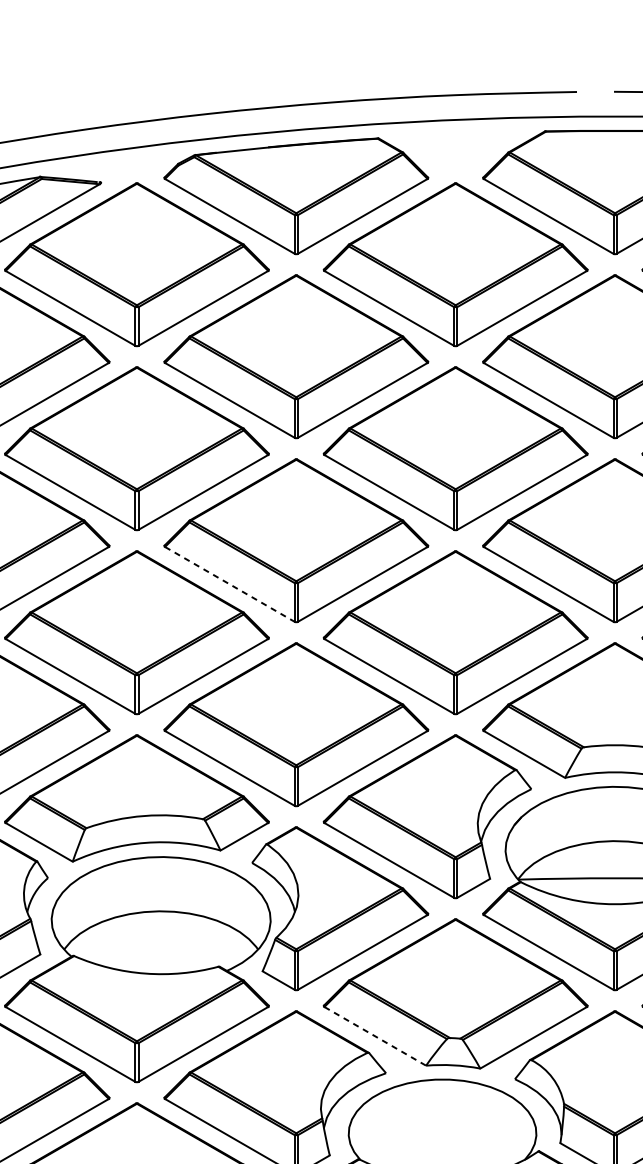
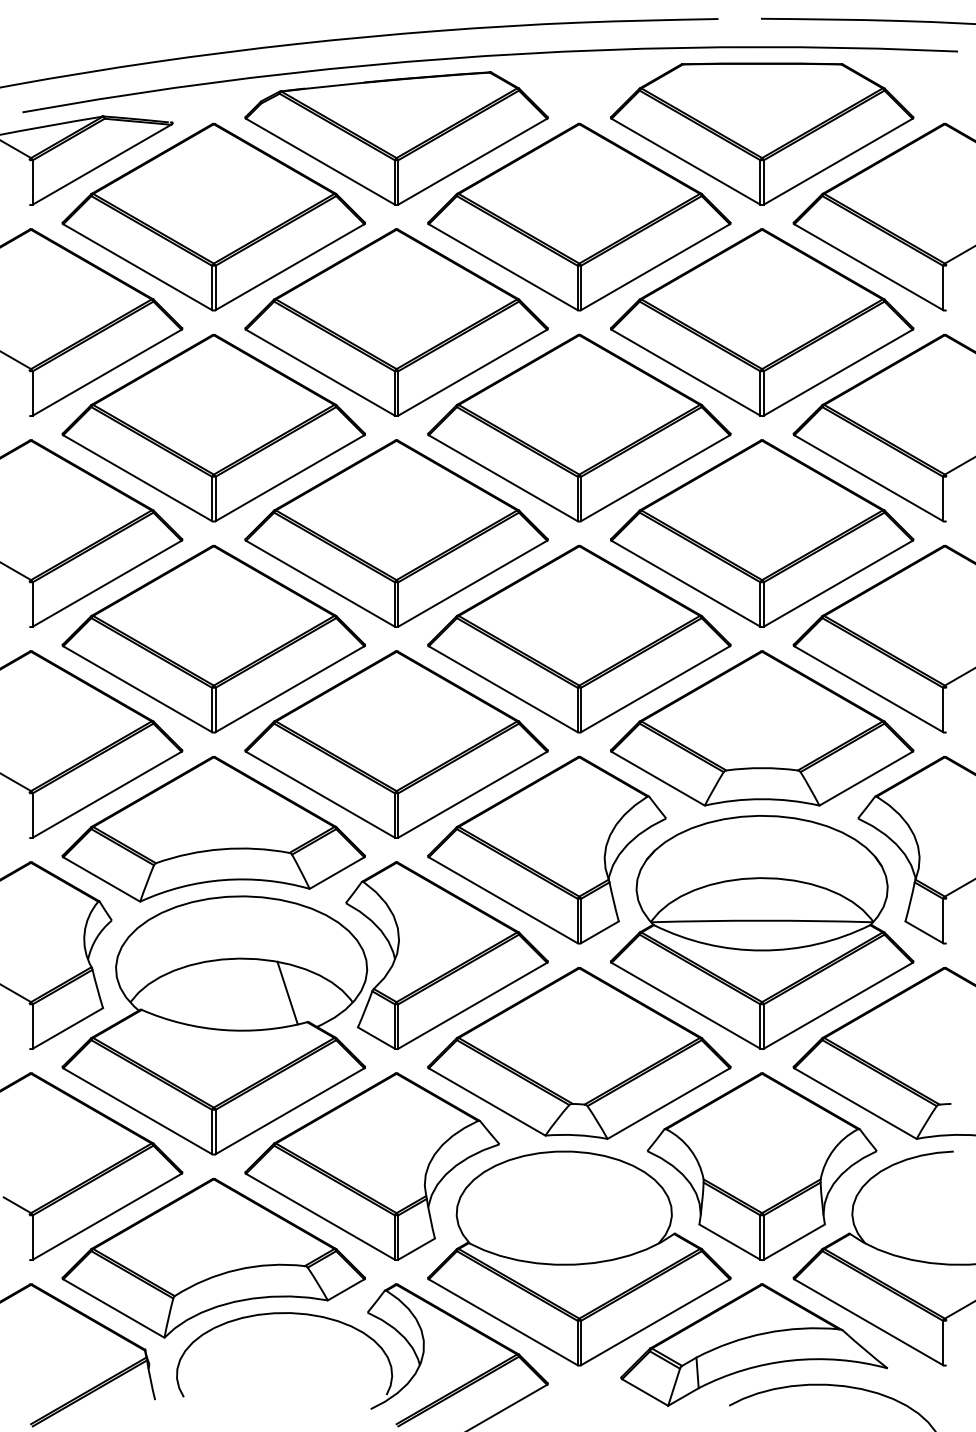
line: (229, 584) -> (320, 583), dashed -> solid
line: (201, 940) -> (287, 992), added
line: (375, 1036) -> (487, 1102), dashed -> solid

